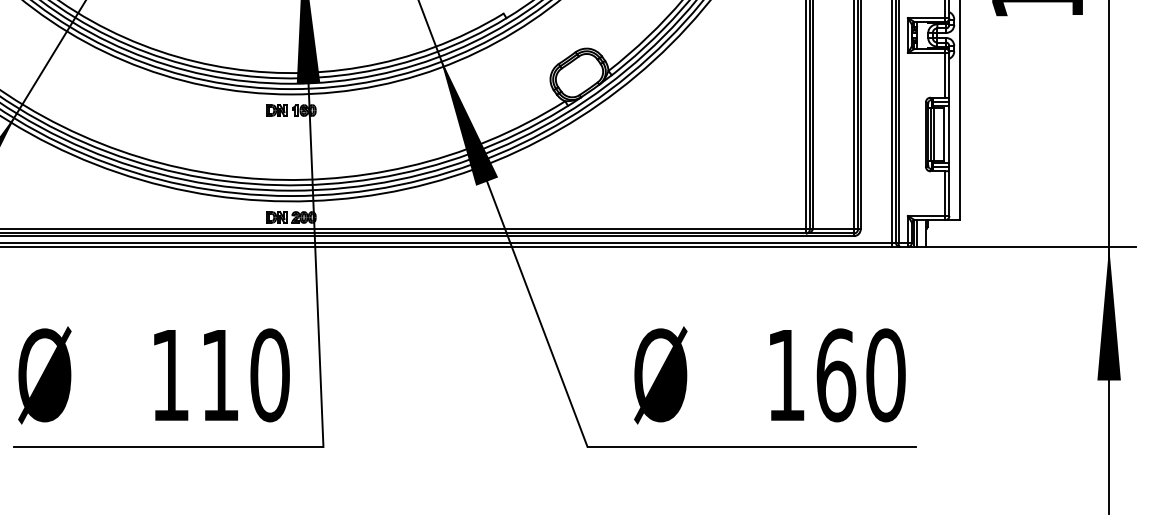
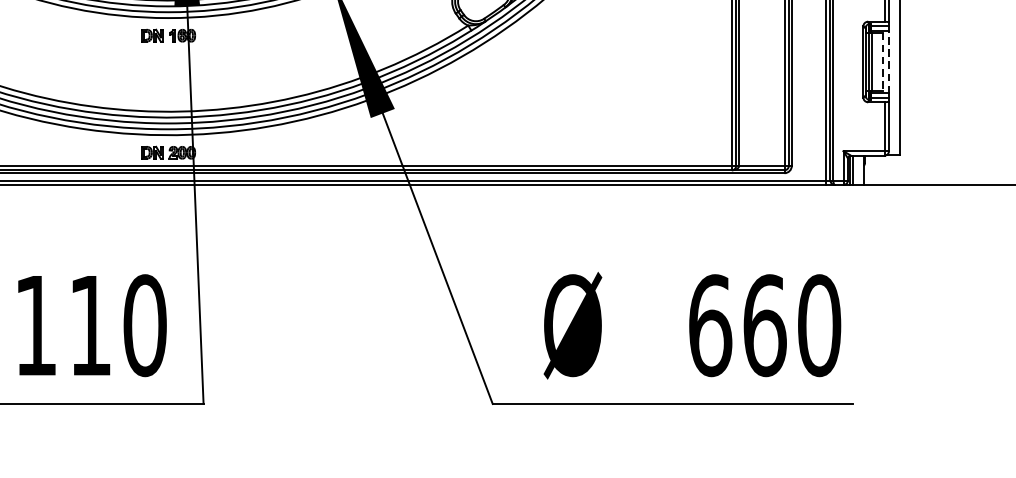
line: (943, 134) -> (882, 61), solid -> dashed
line: (949, 134) -> (889, 61), solid -> dashed
text: (786, 375) -> (710, 325), 160 -> 660

